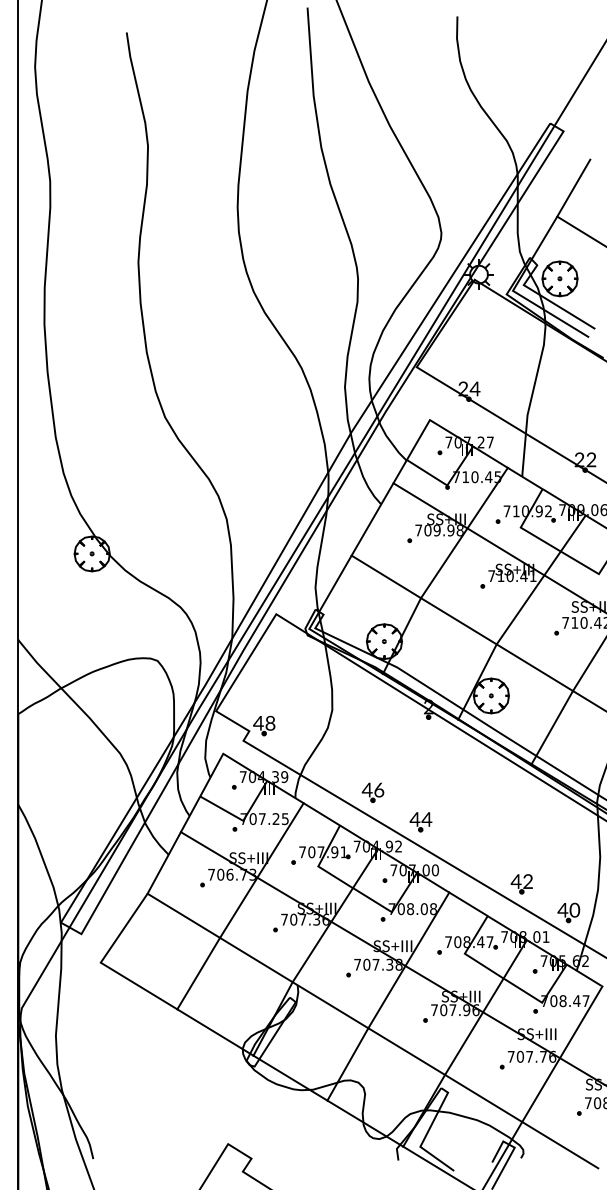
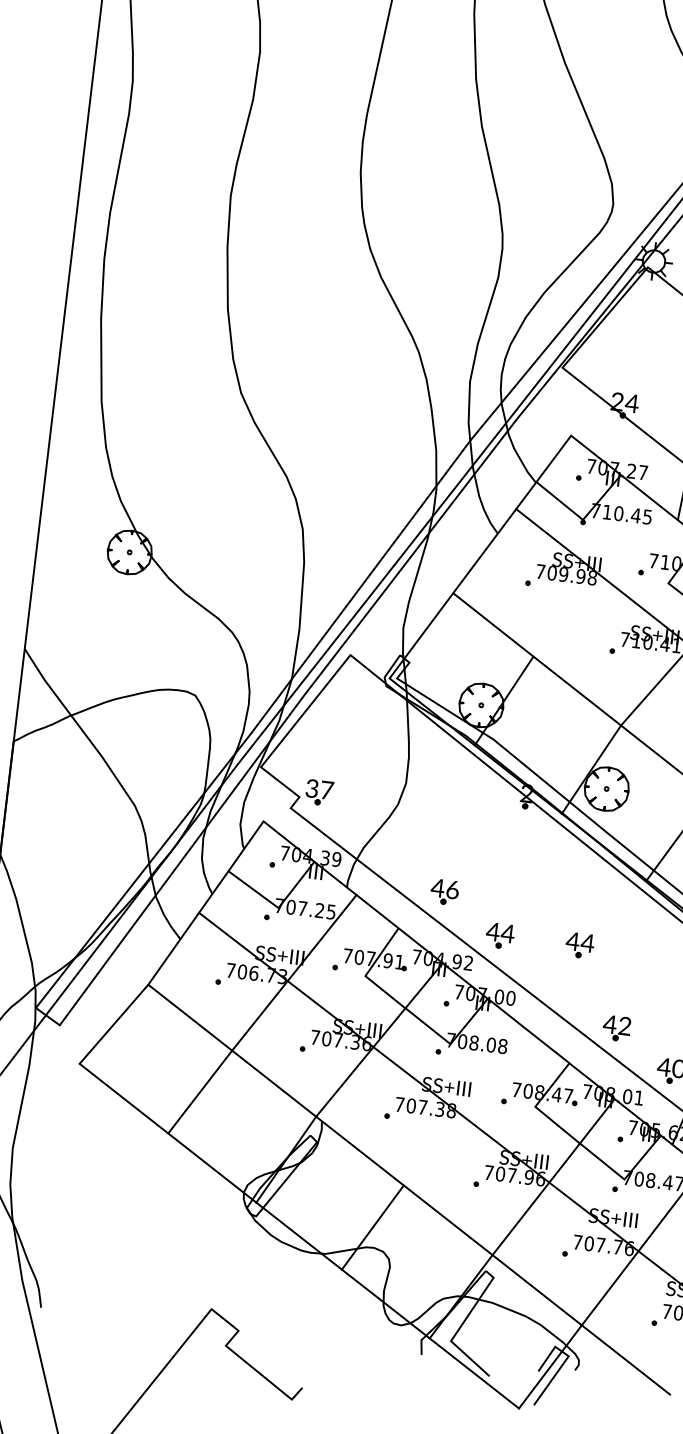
line: (464, 532) -> (597, 581), removed
text: (264, 722) -> (319, 788), 48 -> 37
part: (484, 822) -> (579, 945), added
line: (408, 960) -> (463, 1106), removed

